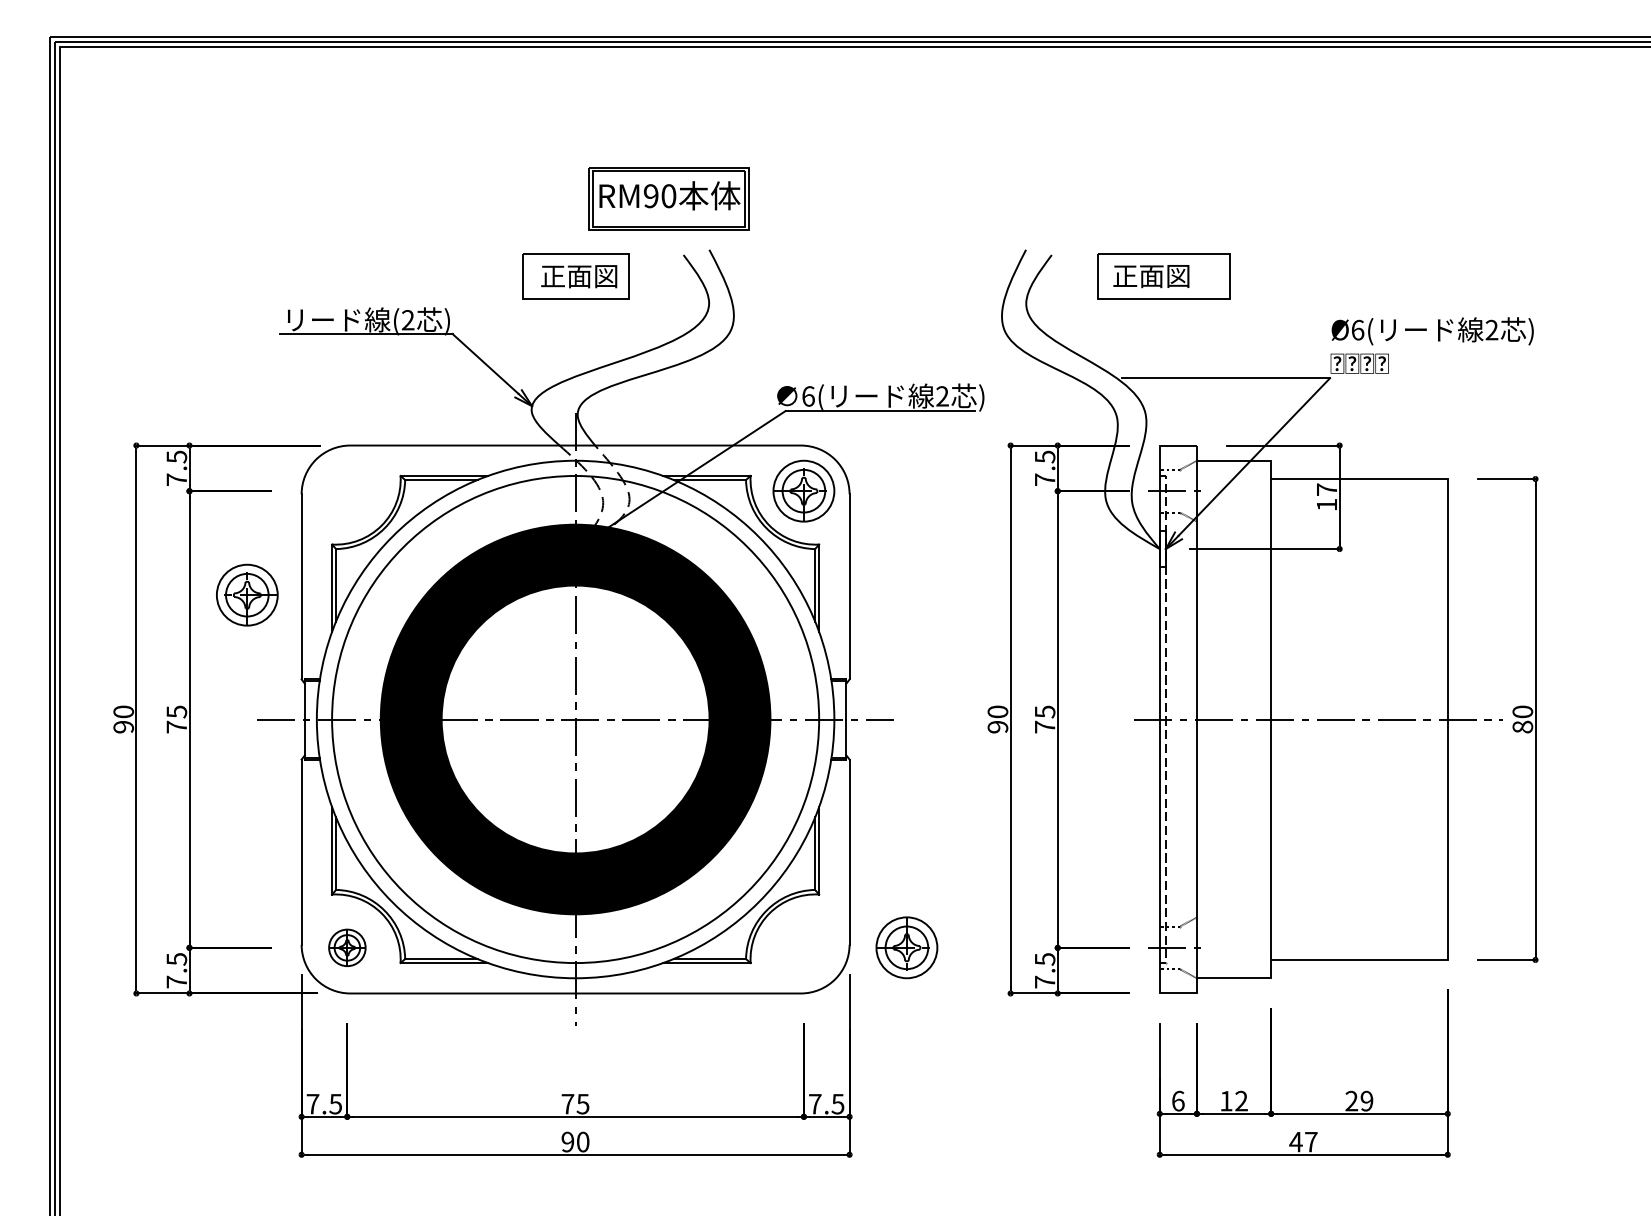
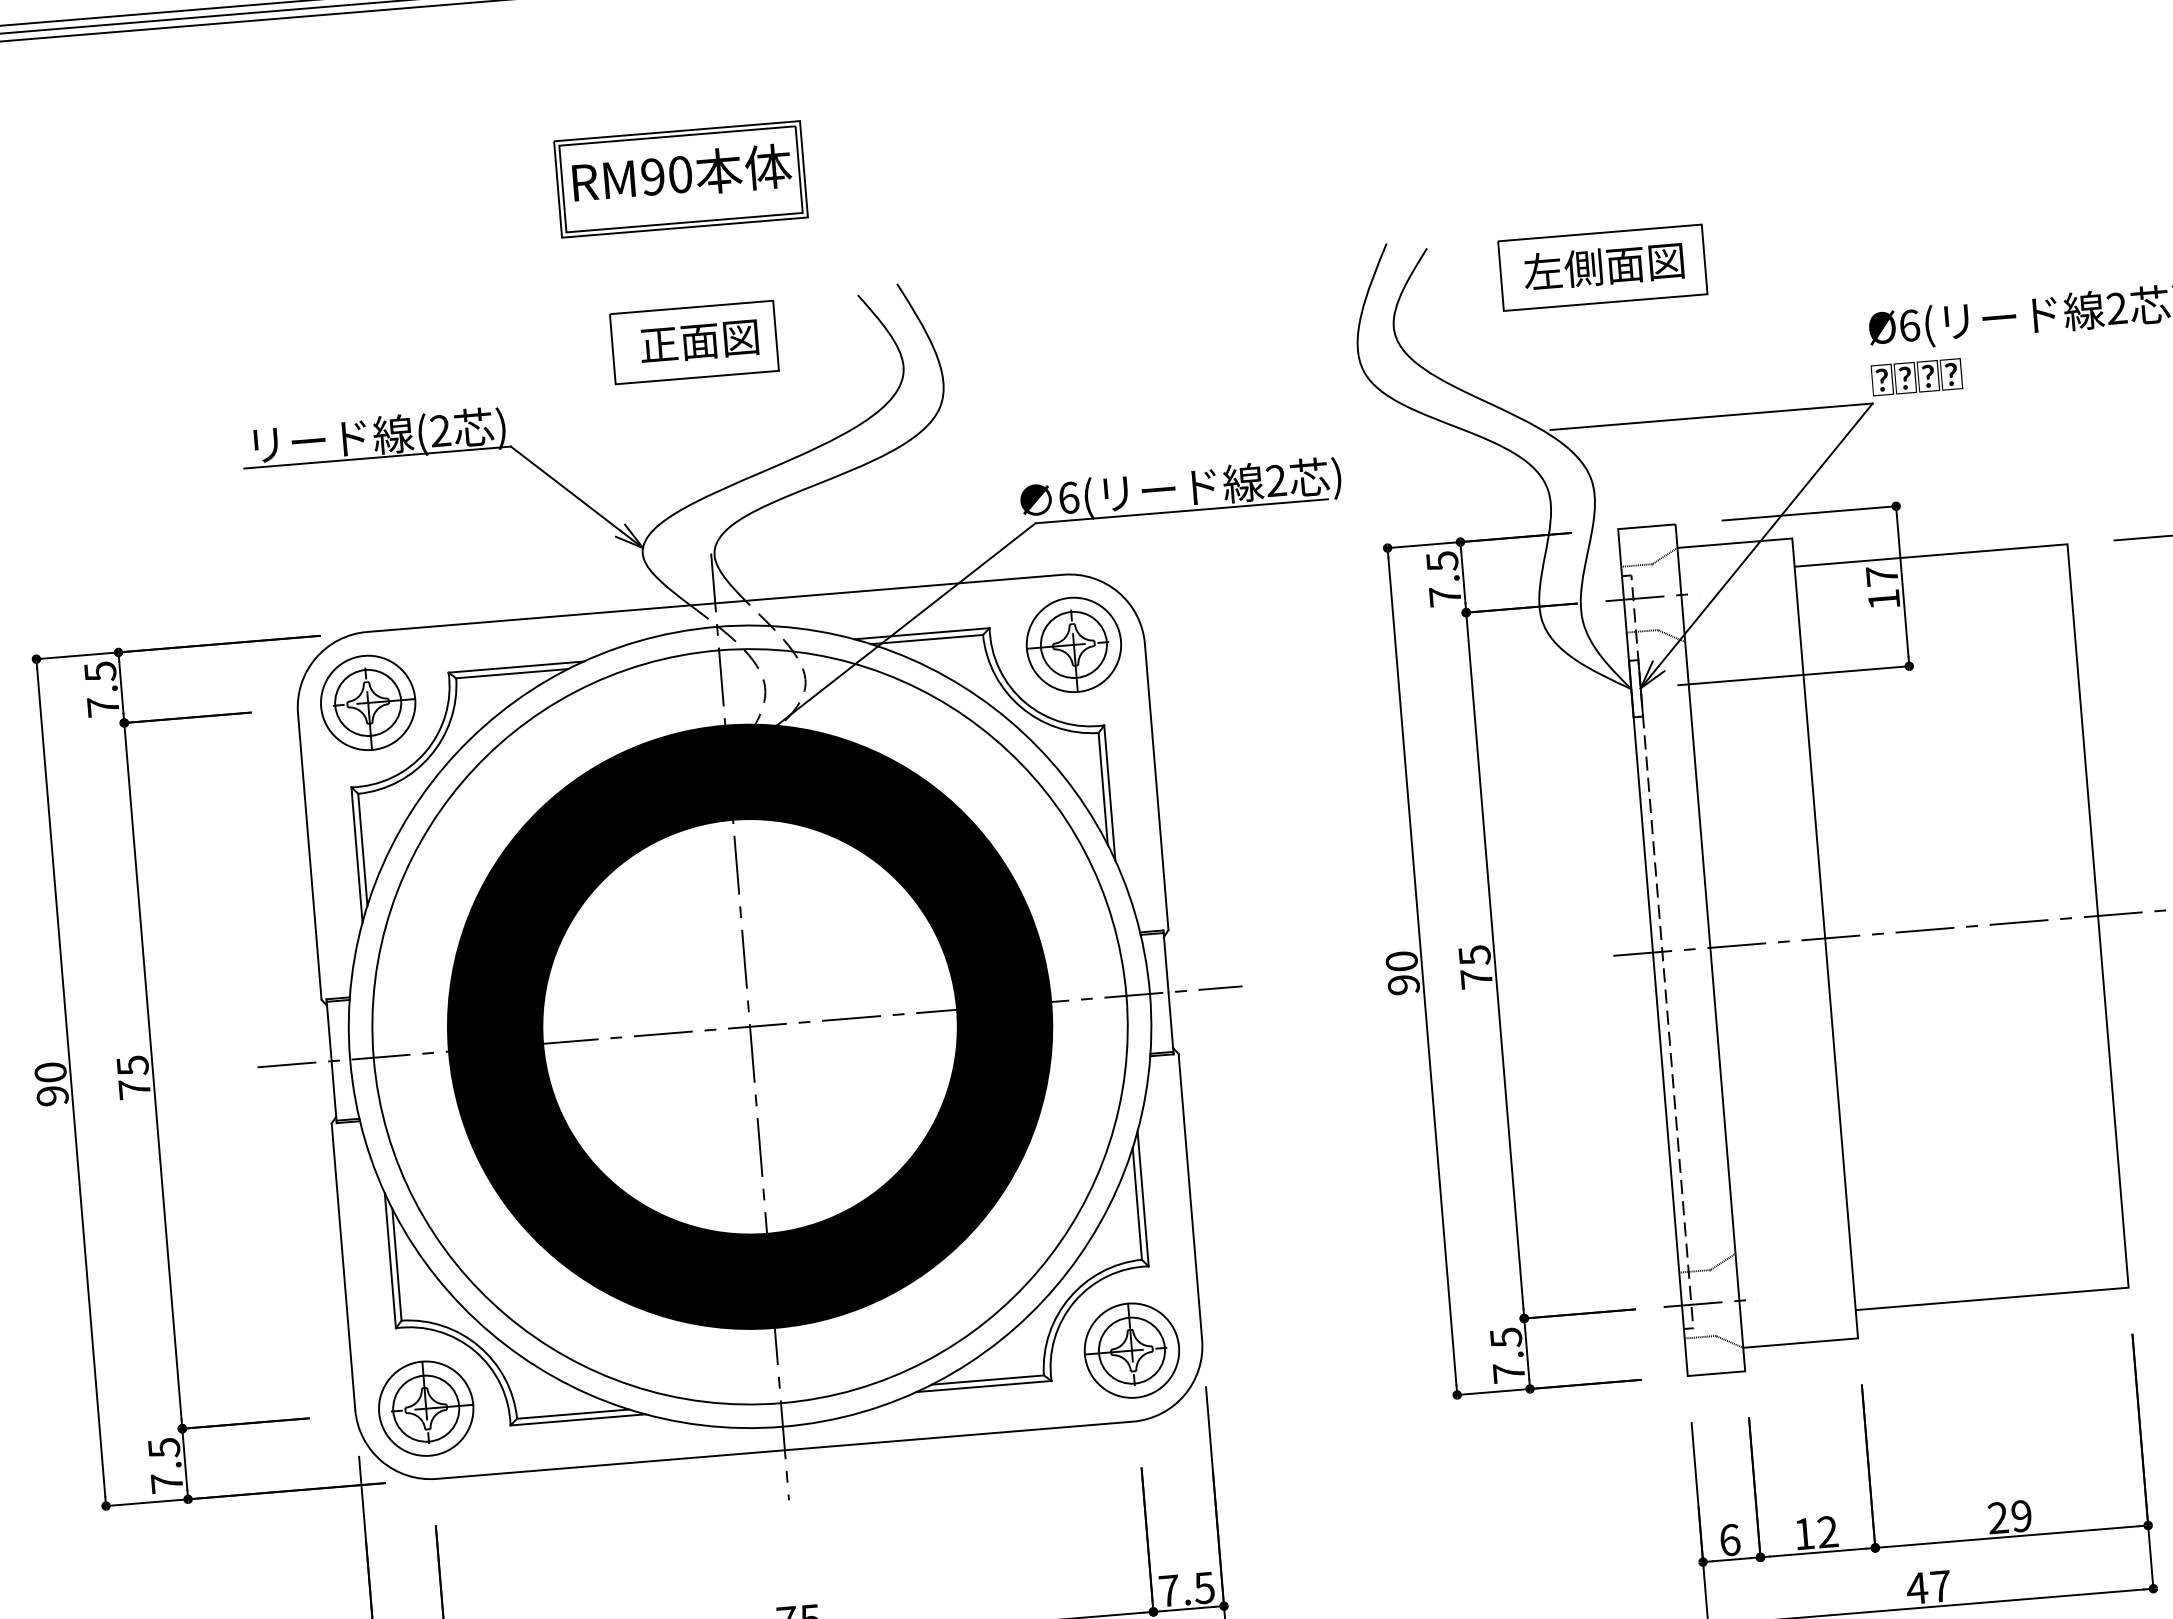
part: (668, 198) -> (680, 178), moved
text: (1164, 275) -> (1603, 265), 正面図 -> 左側面図
part: (247, 594) -> (368, 701), moved
part: (347, 947) -> (426, 1408), size x1.67
part: (906, 947) -> (1131, 1350), moved

